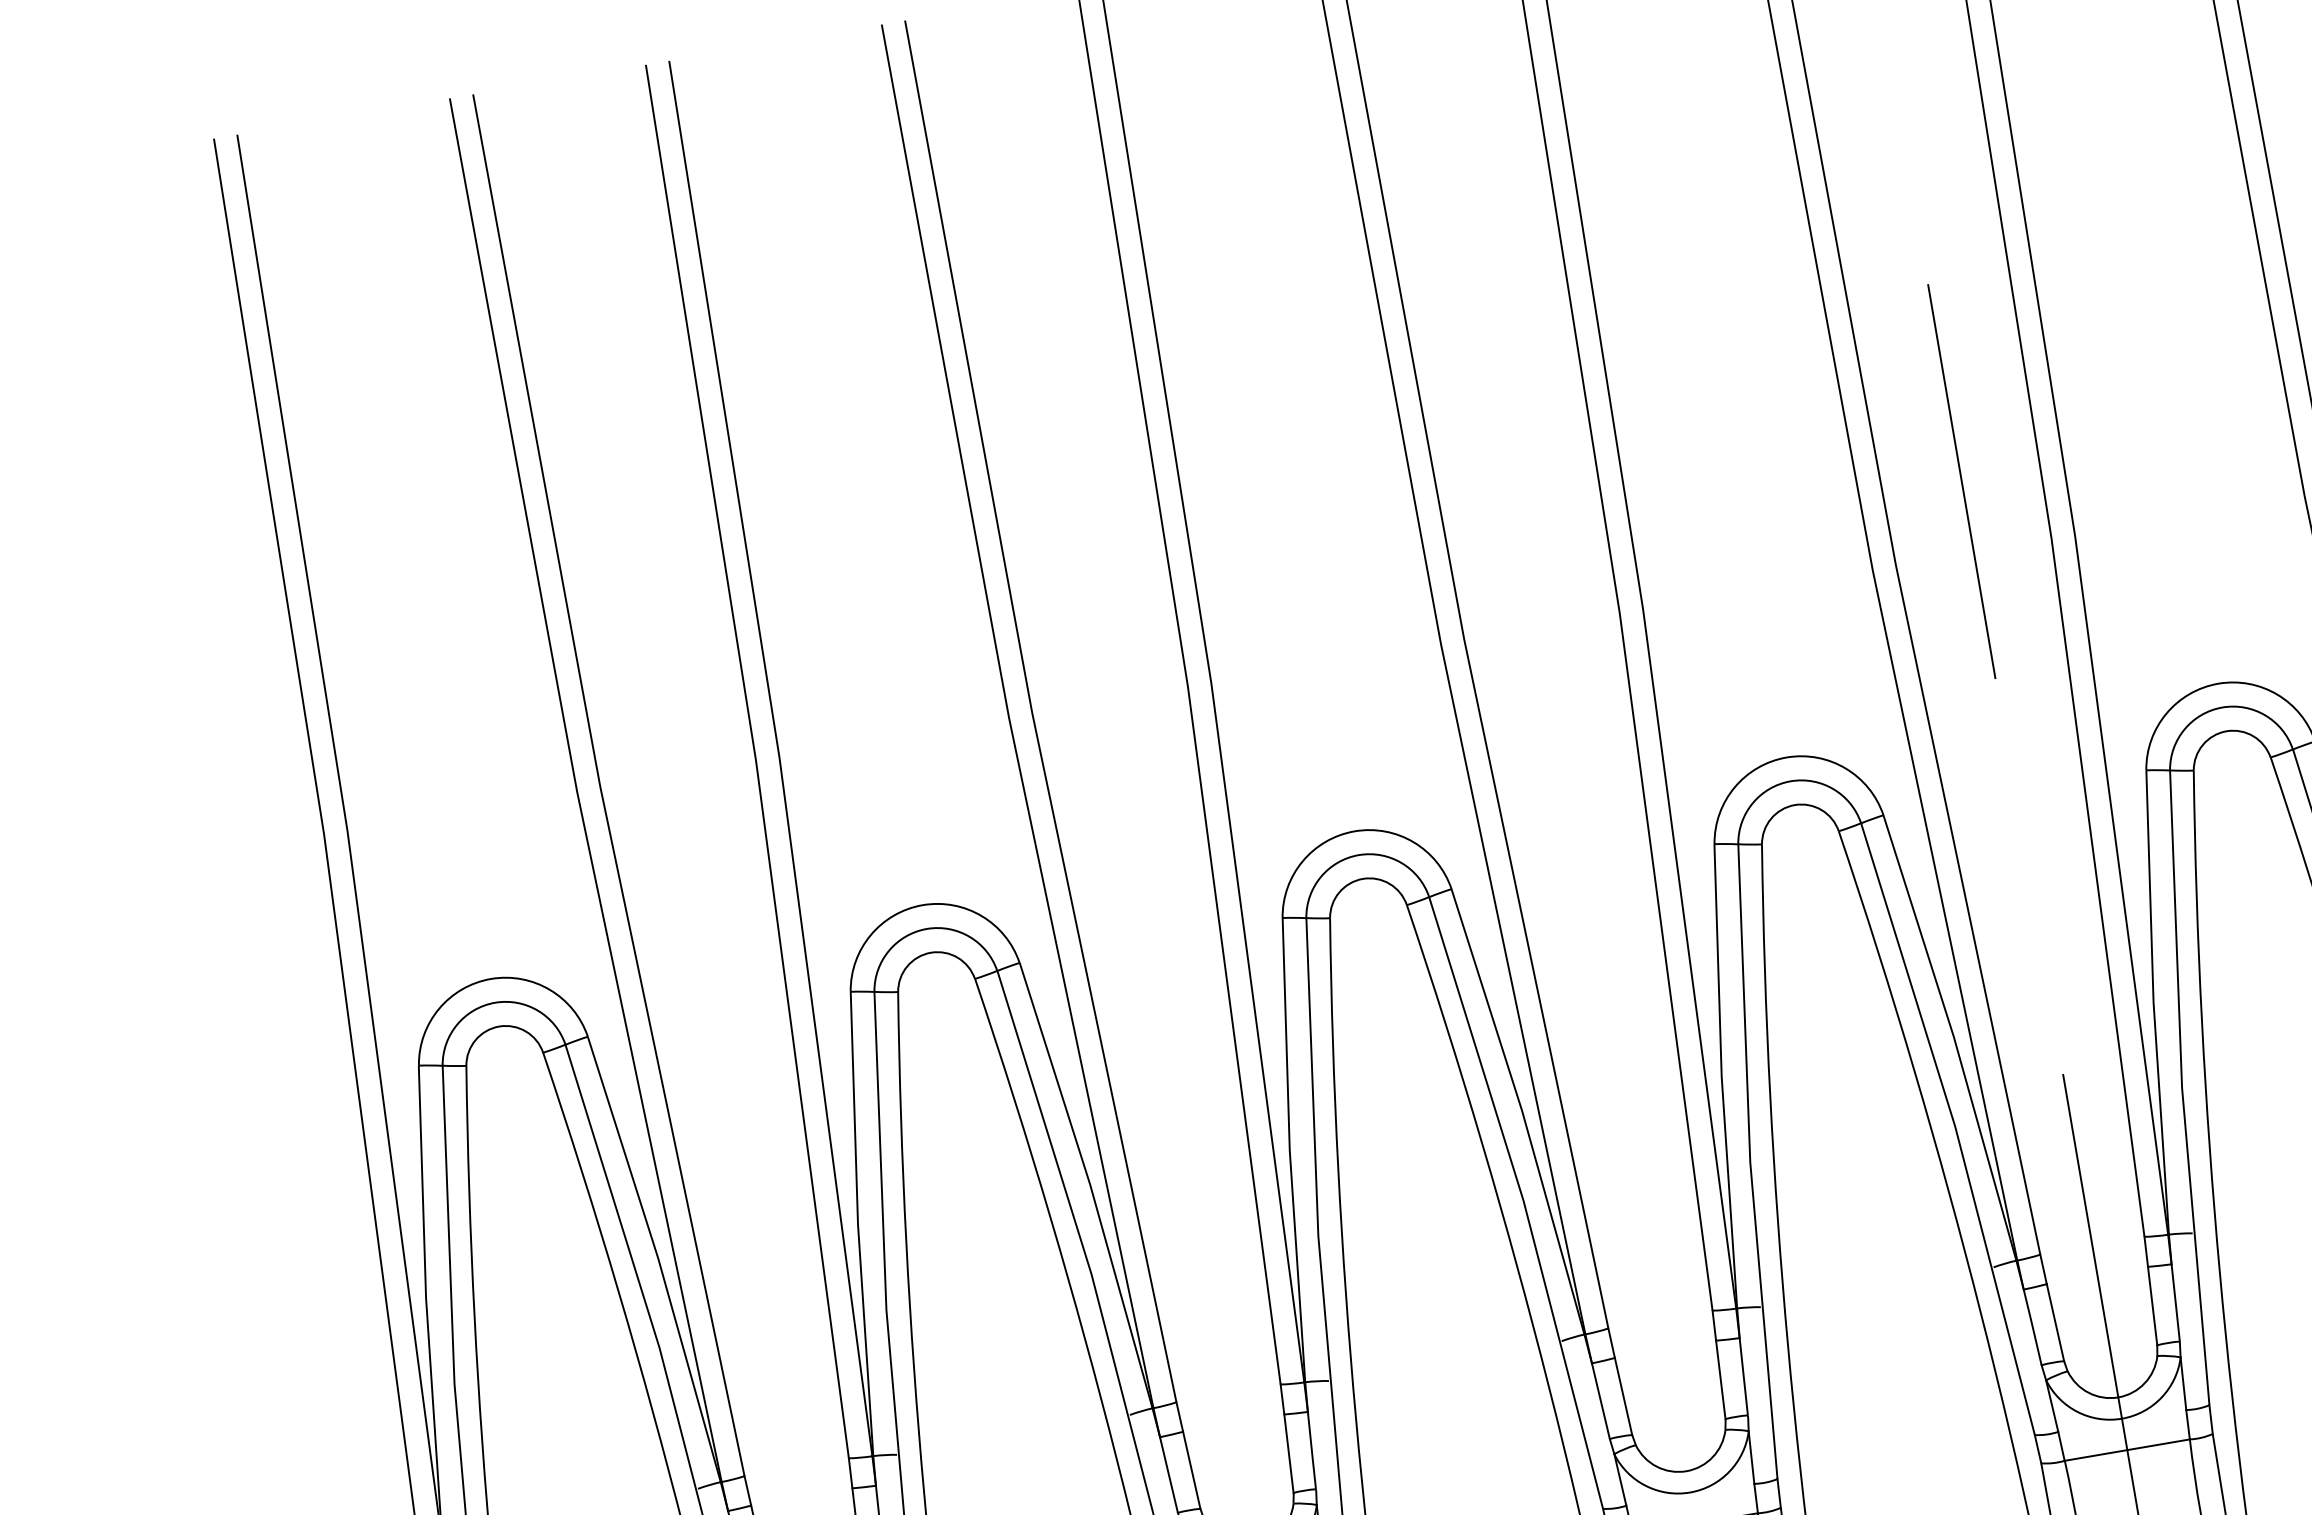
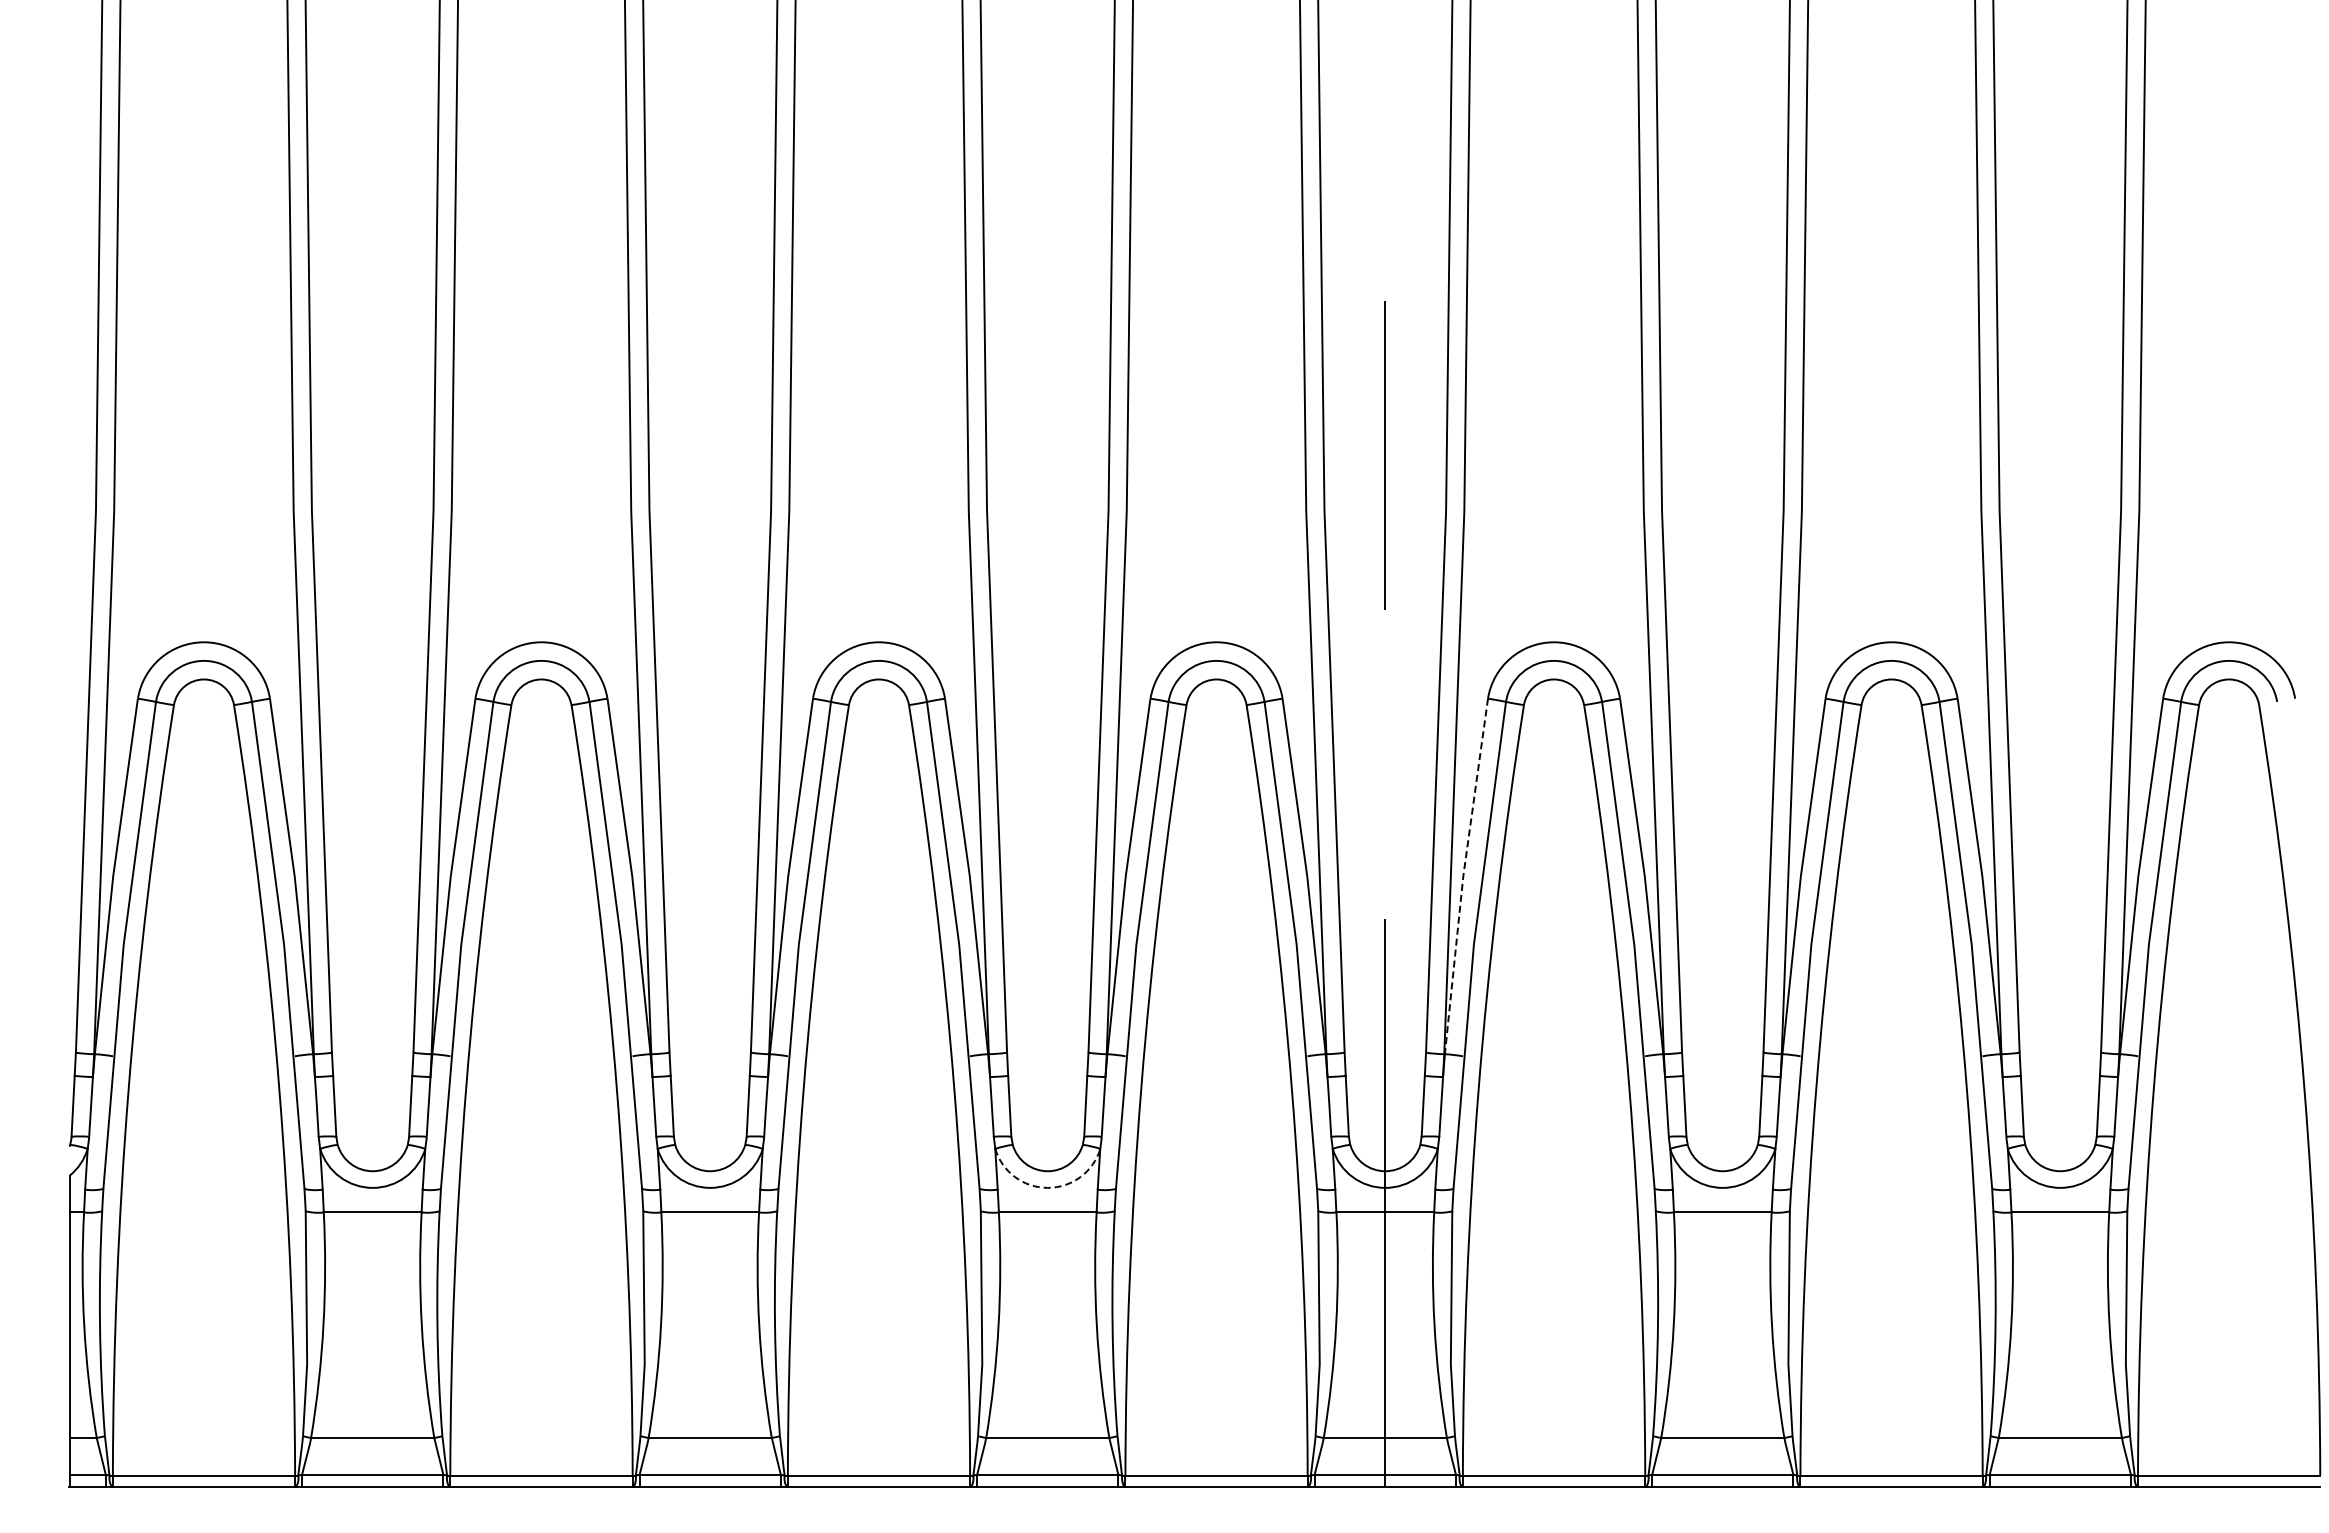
line: (2153, 1001) -> (1463, 875), solid -> dashed
arc: (1689, 1492) -> (1047, 1187), solid -> dashed

